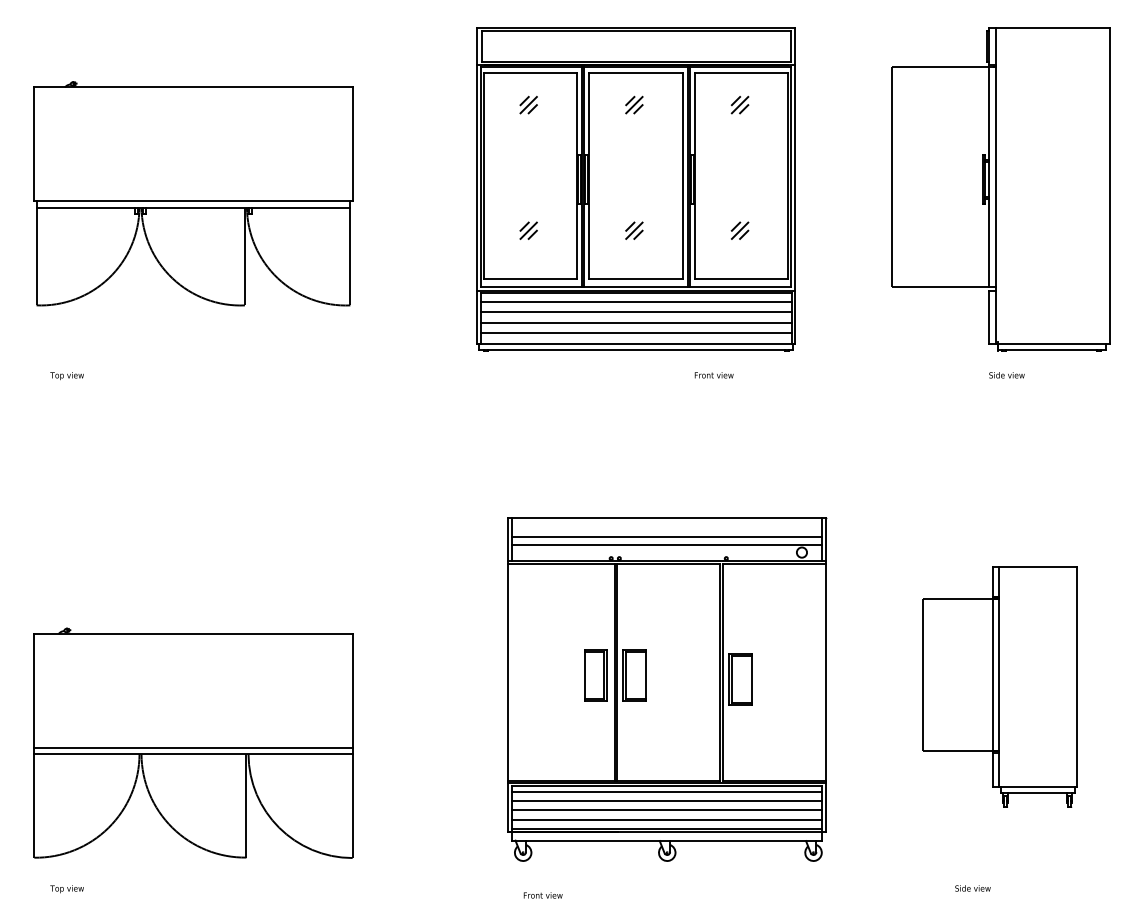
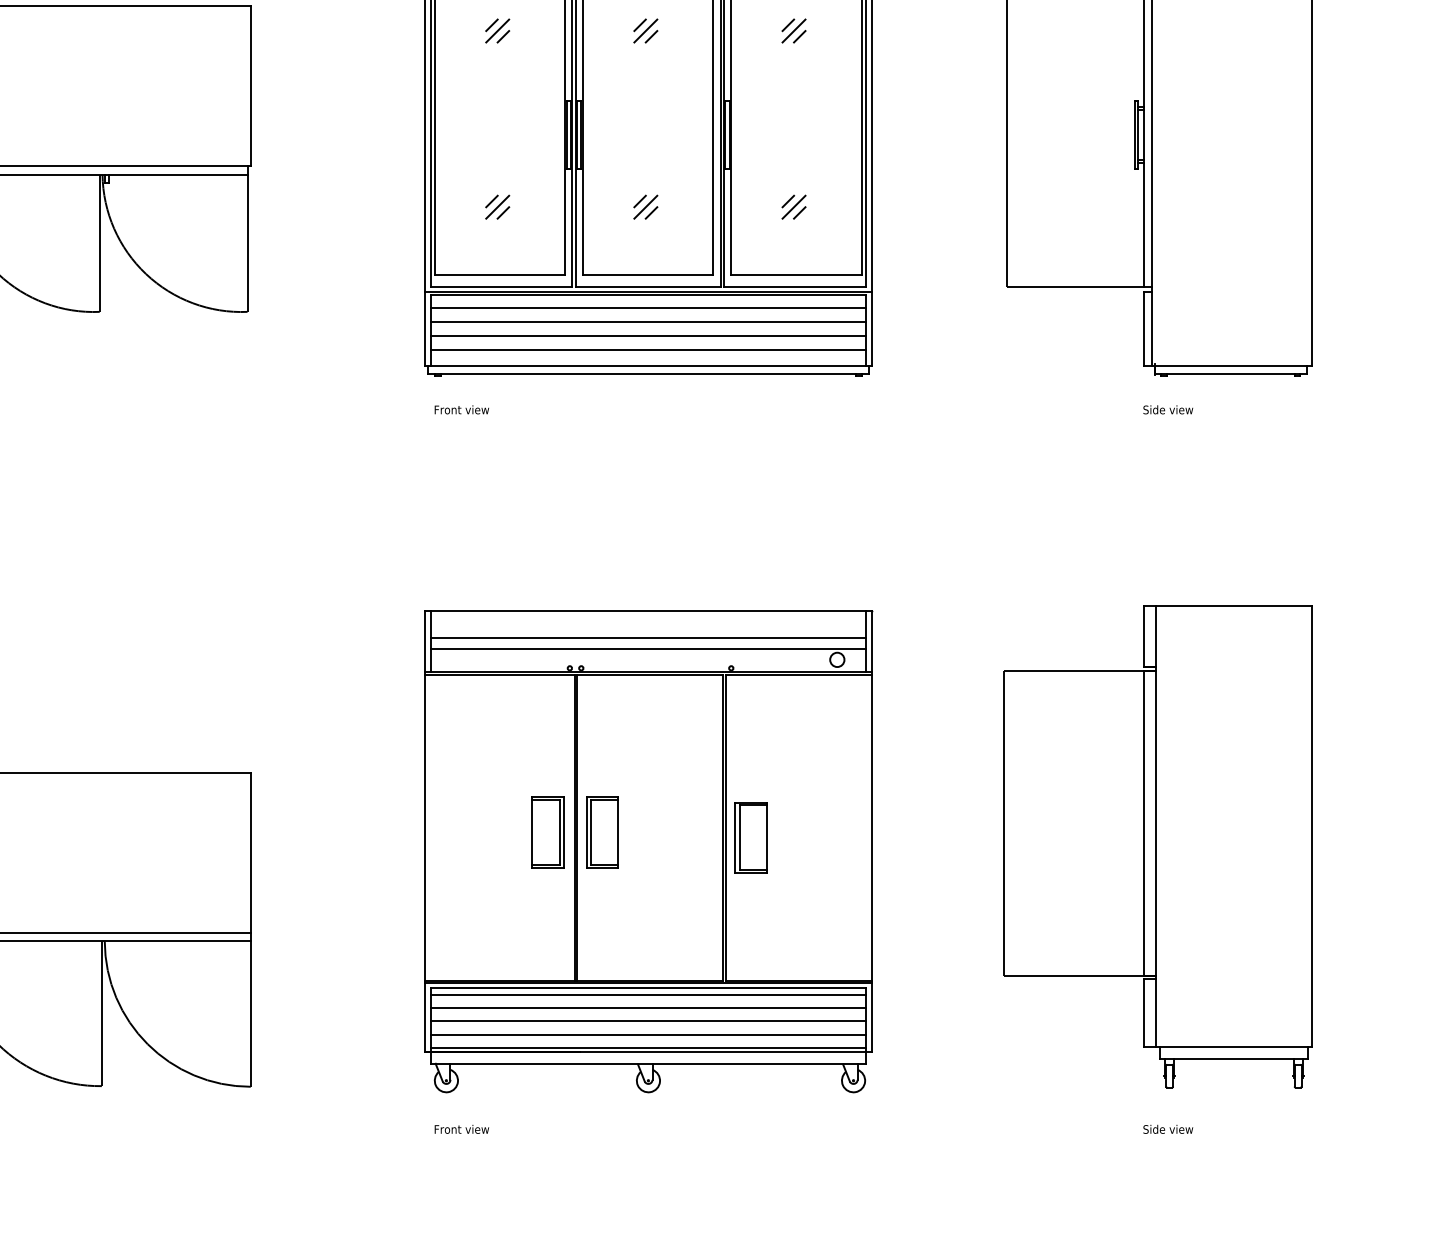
text: (713, 375) -> (460, 410), moved
part: (999, 686) -> (1157, 846), size x1.43
part: (667, 689) -> (648, 851), moved
text: (972, 888) -> (1167, 1129), moved
text: (542, 895) -> (460, 1129), moved

